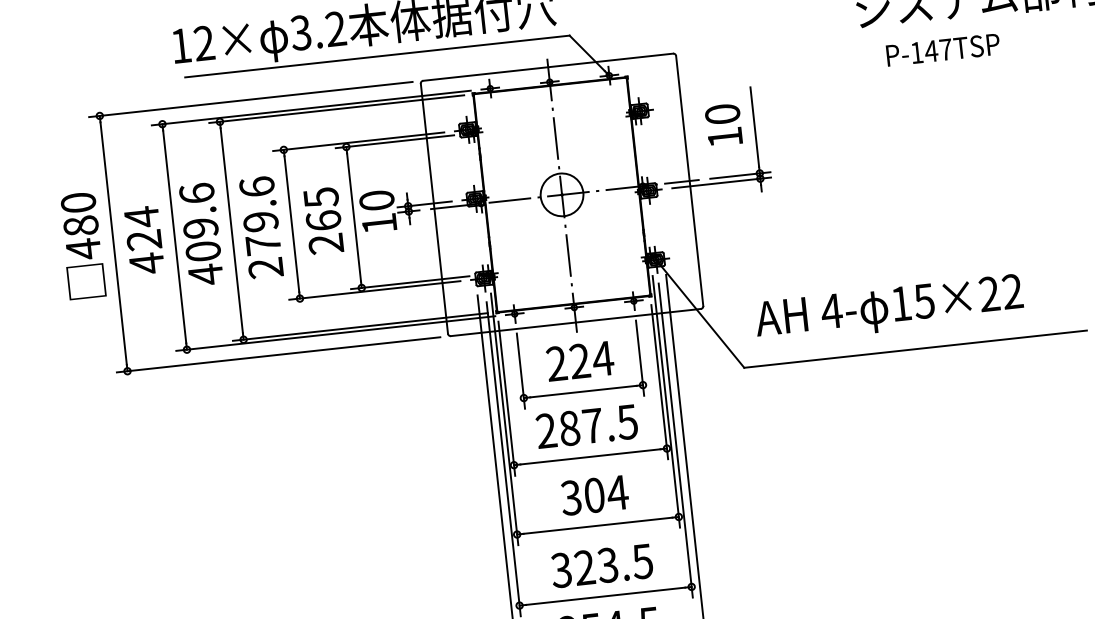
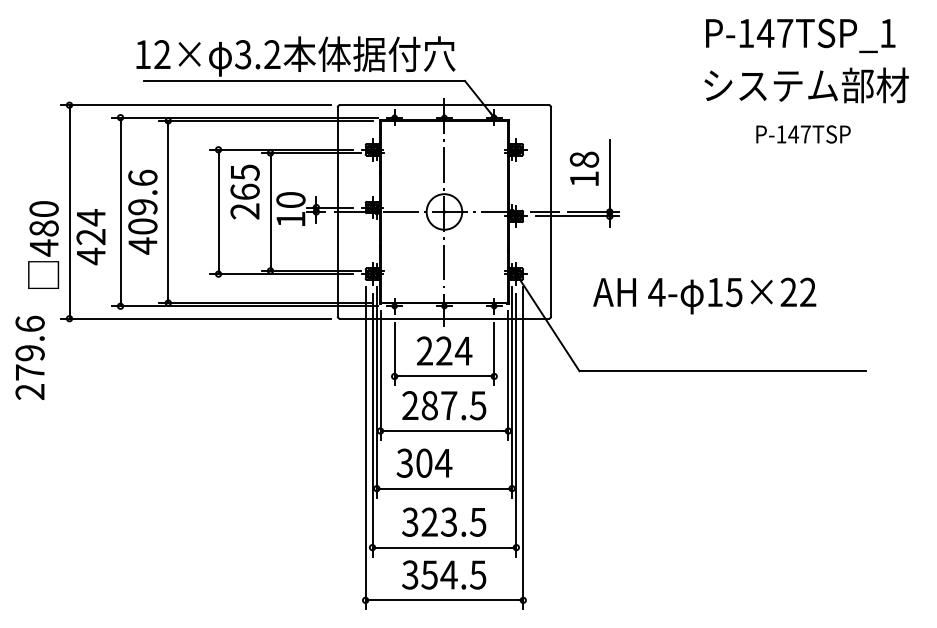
text: (943, 50) -> (803, 134), moved
text: (722, 113) -> (584, 159), 10 -> 18
text: (322, 220) -> (244, 191), moved
text: (260, 227) -> (29, 357), moved
text: (143, 240) -> (90, 237), moved
text: (82, 245) -> (43, 244), moved
text: (889, 308) -> (704, 295), moved
text: (594, 494) -> (424, 462), moved

